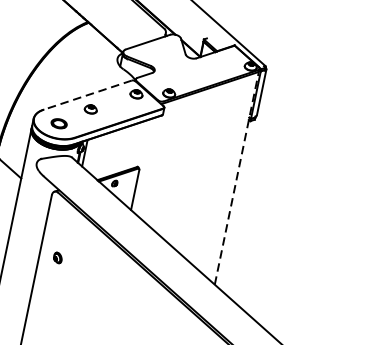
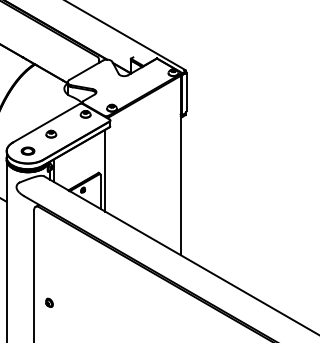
line: (86, 95) -> (45, 123), dashed -> solid
line: (146, 165) -> (105, 170), added
line: (236, 177) -> (180, 164), dashed -> solid
part: (58, 257) -> (49, 302), moved

